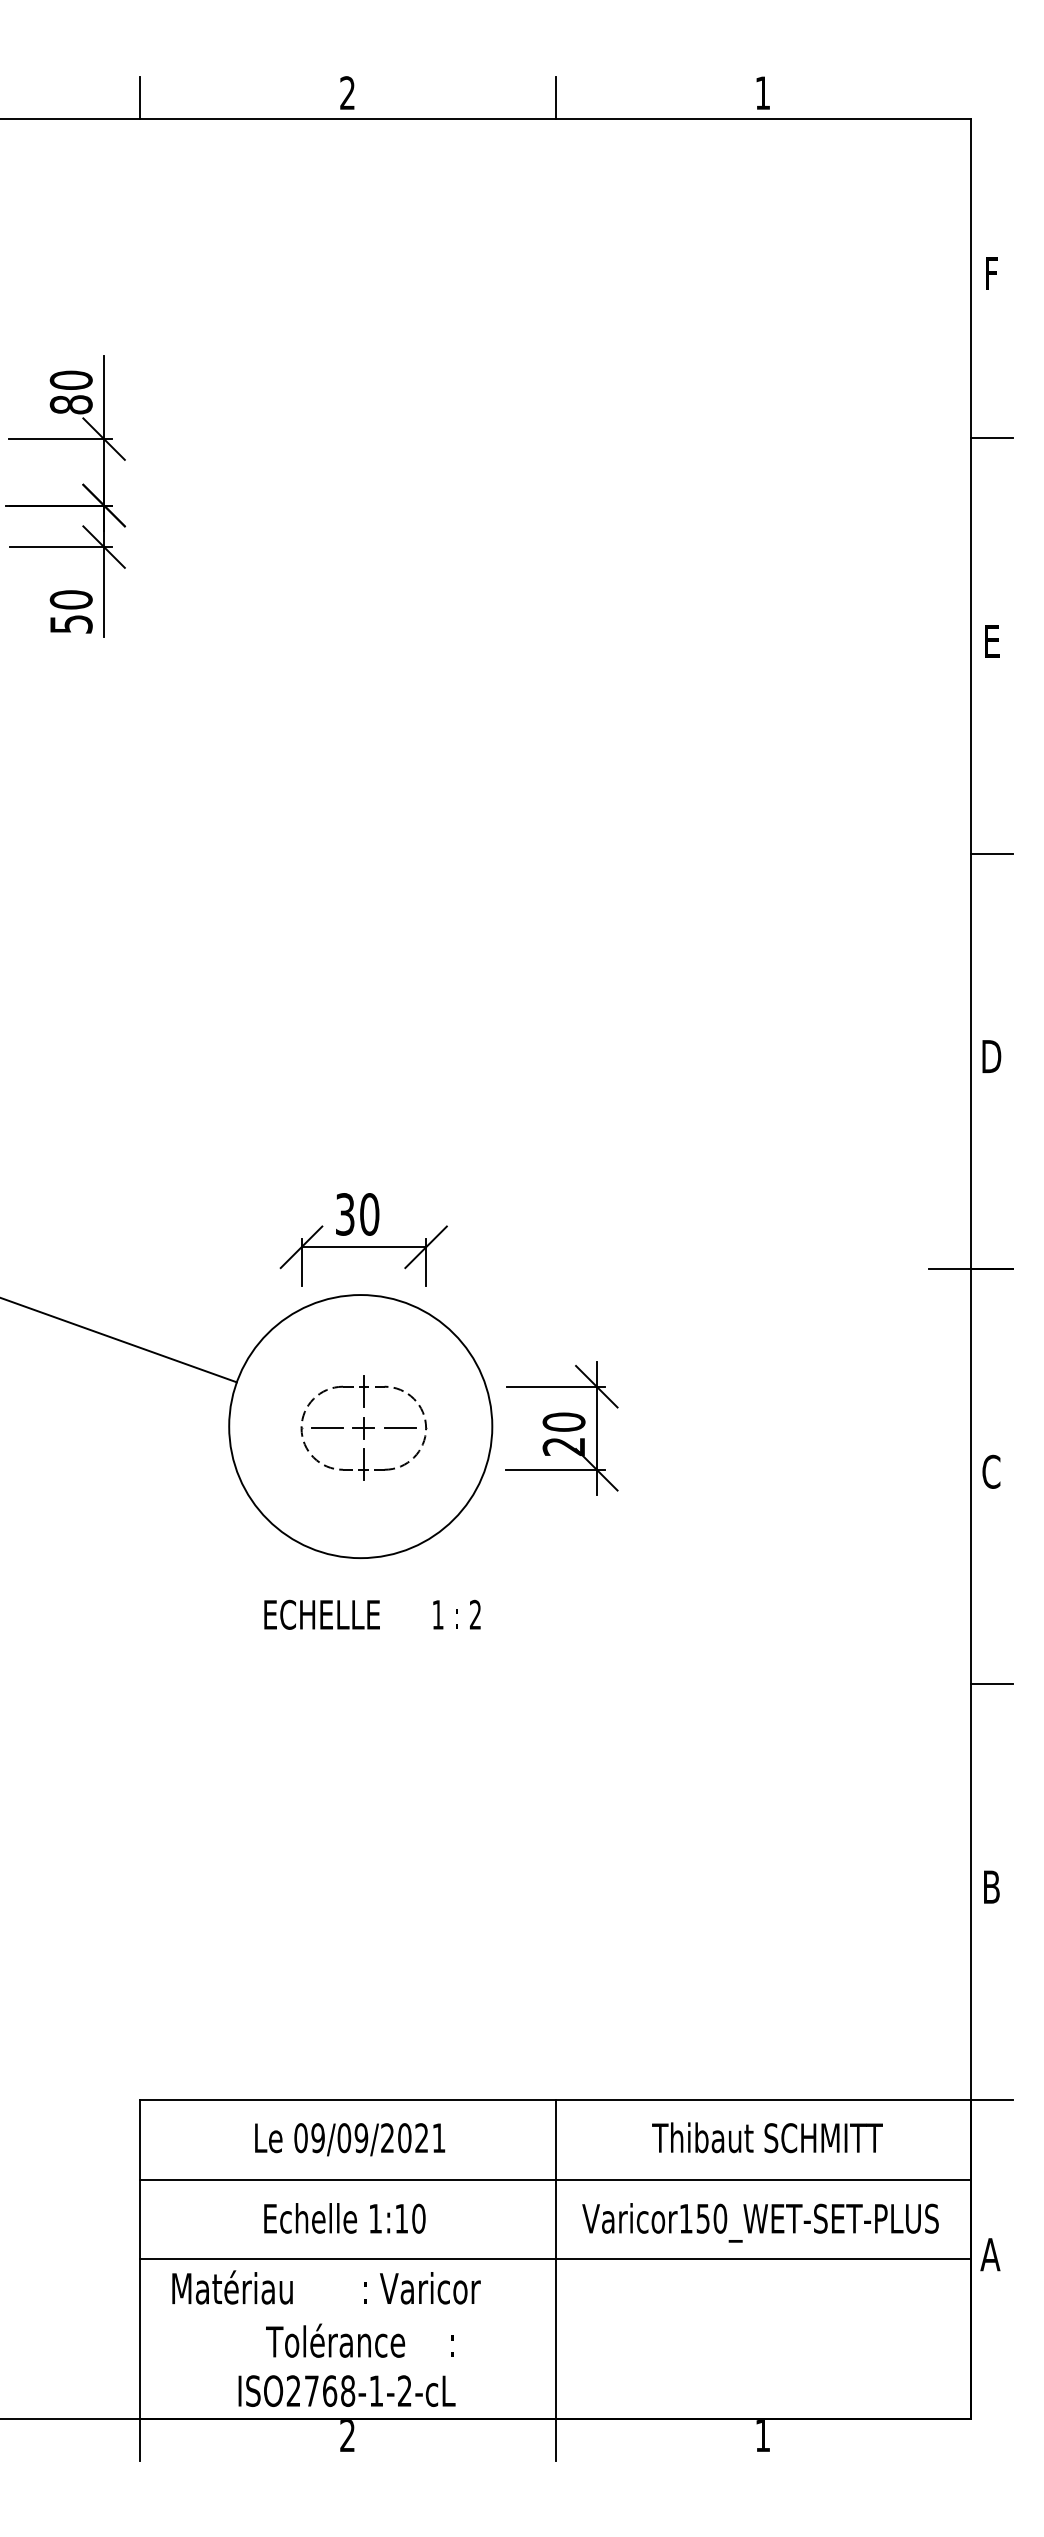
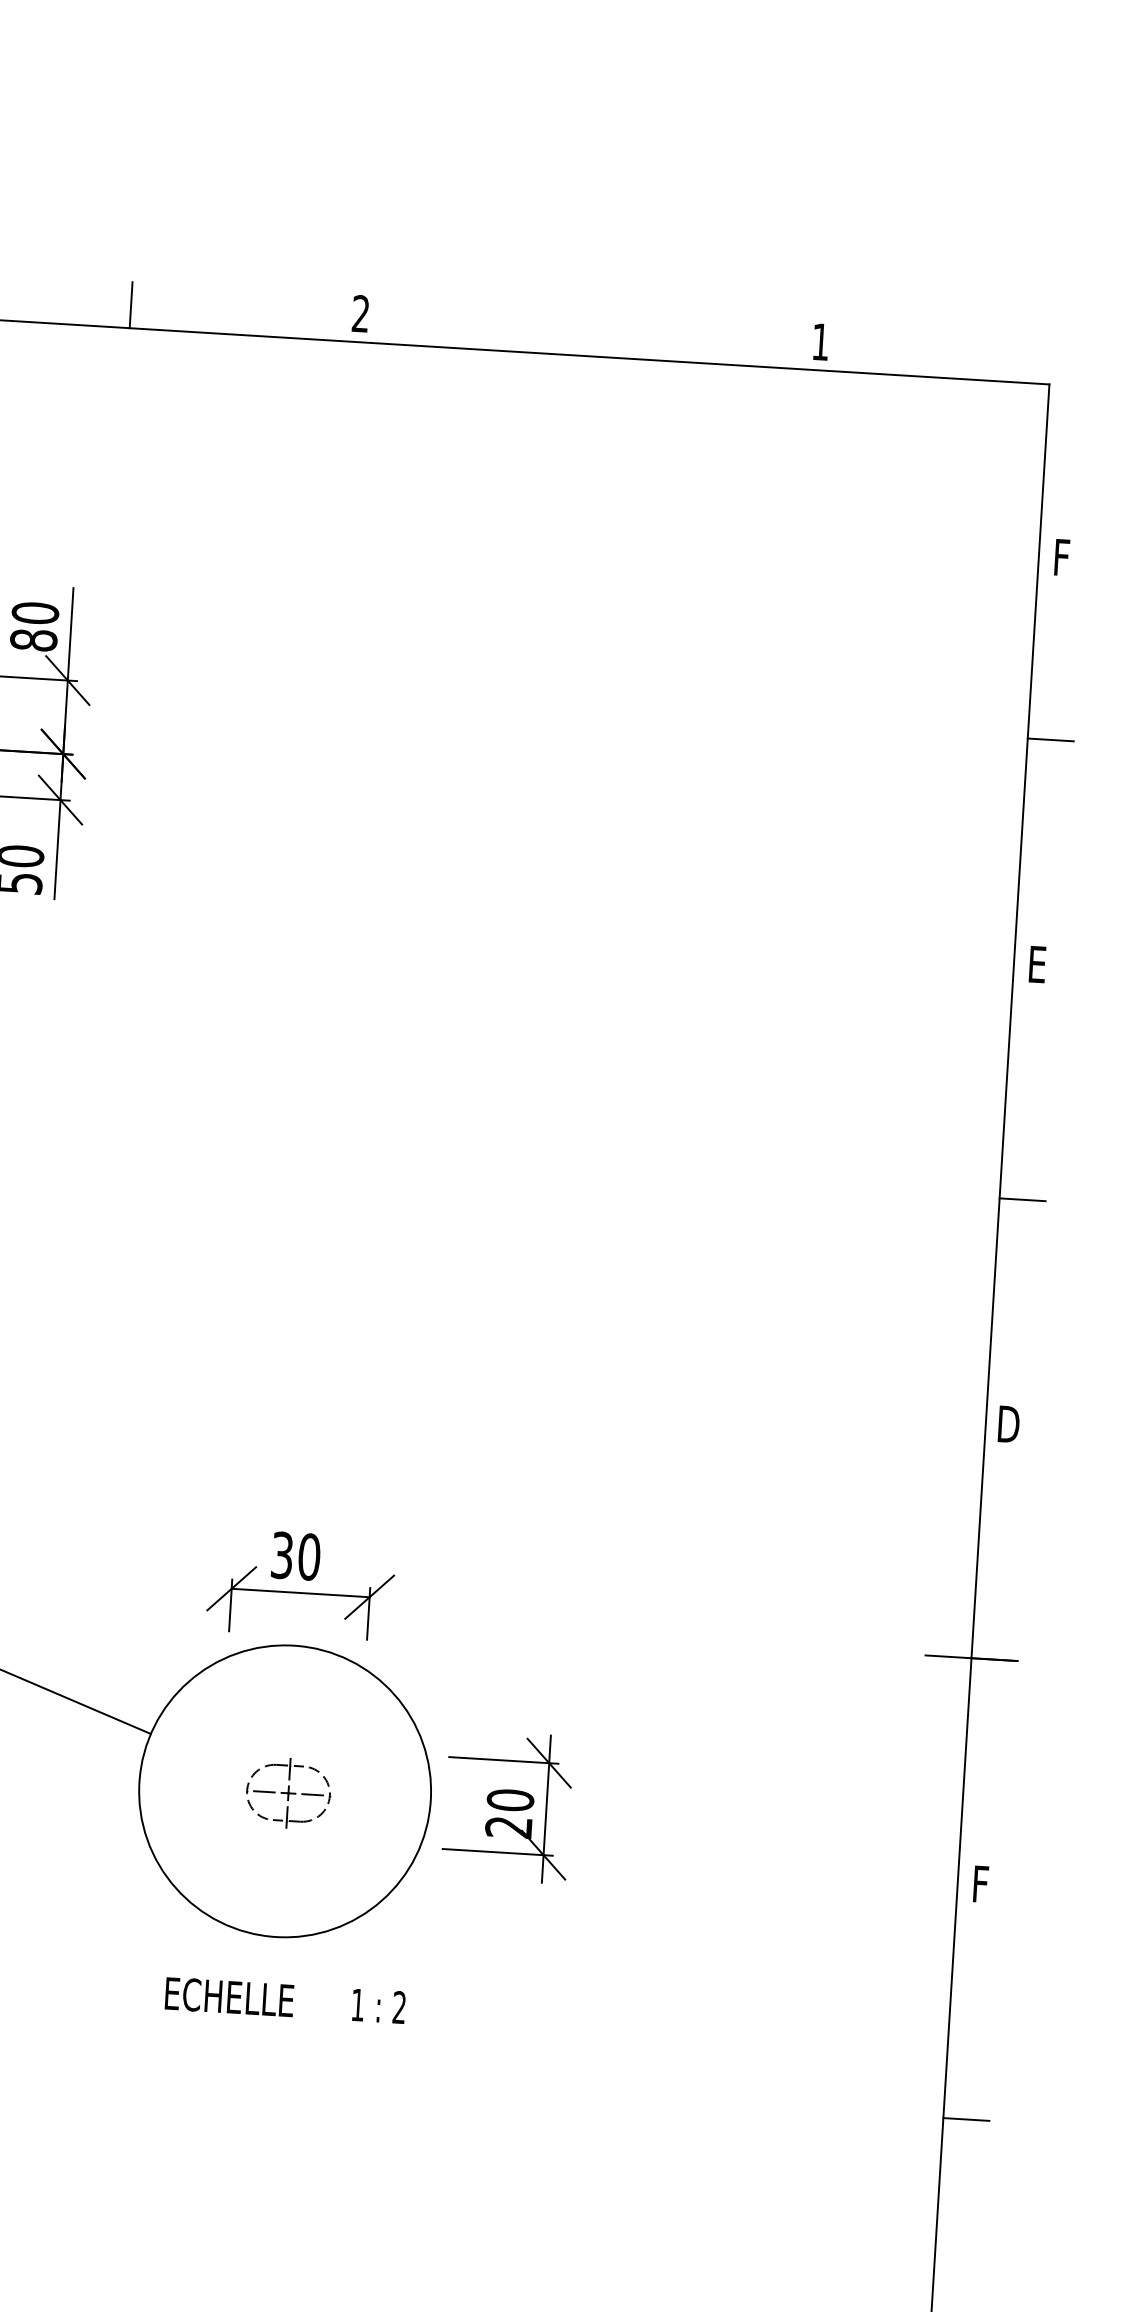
line: (555, 97) -> (590, 332), removed
part: (363, 1427) -> (288, 1792), size x0.6
text: (991, 1471) -> (980, 1883), C -> F

